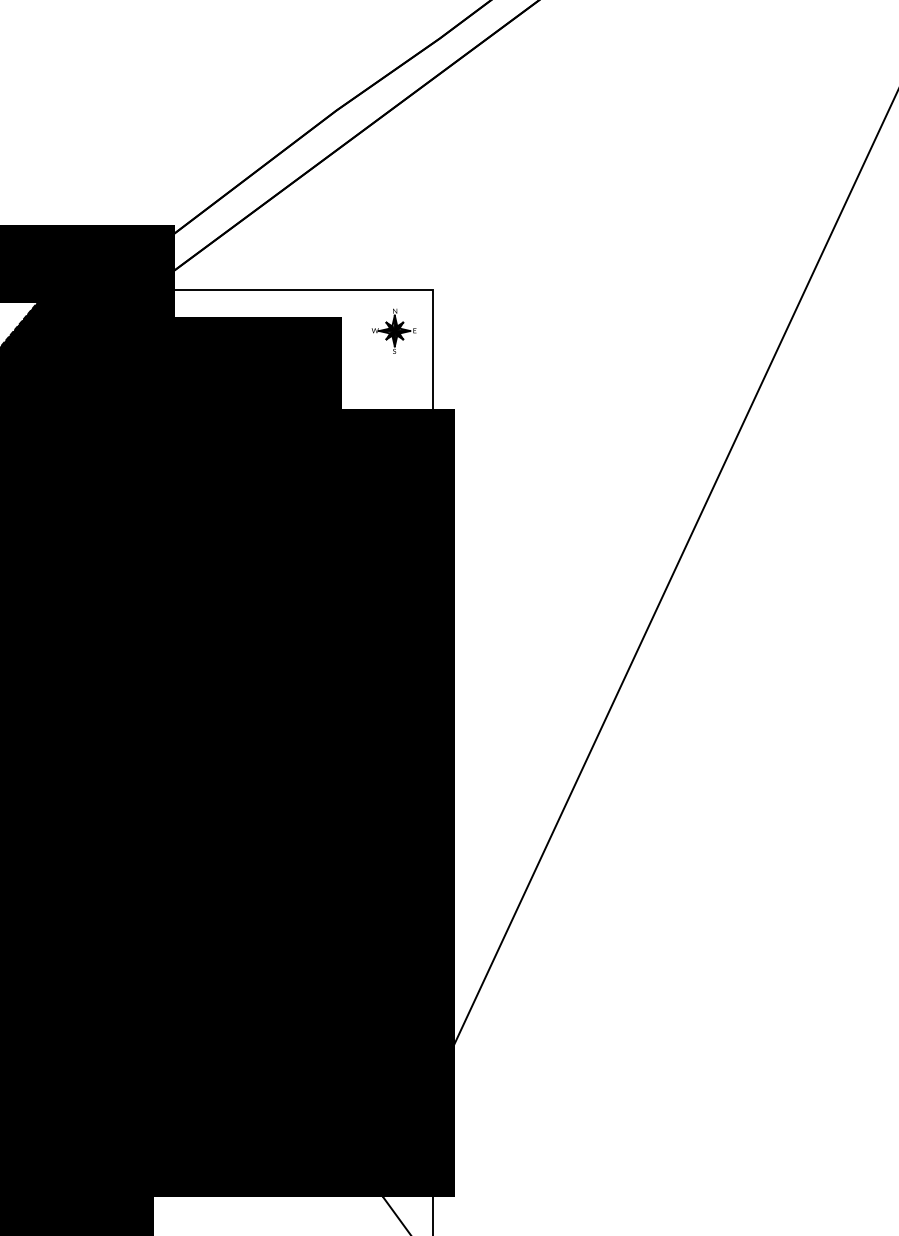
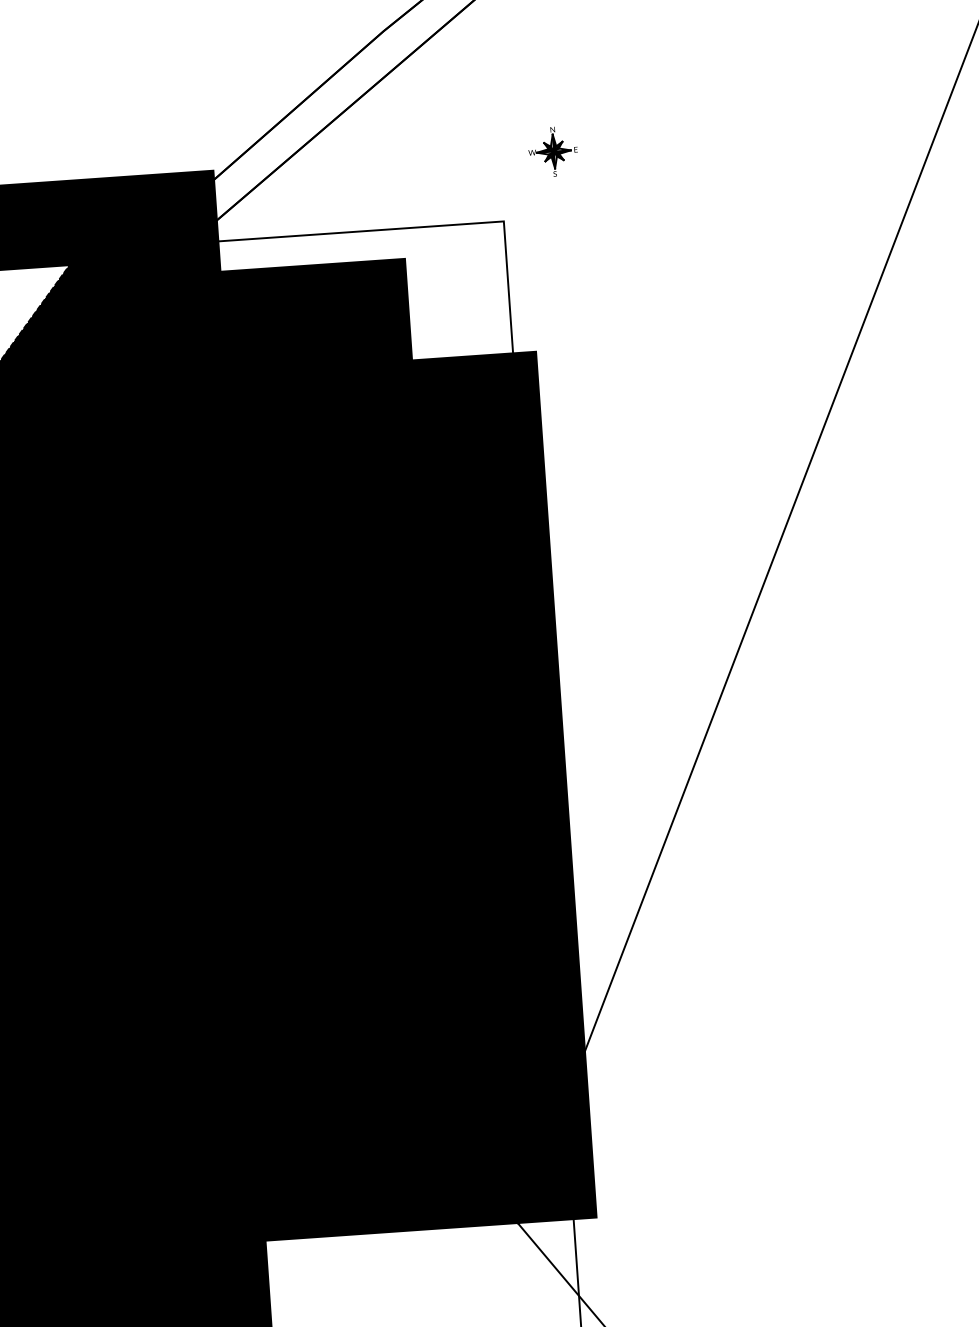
part: (393, 330) -> (552, 151), moved

